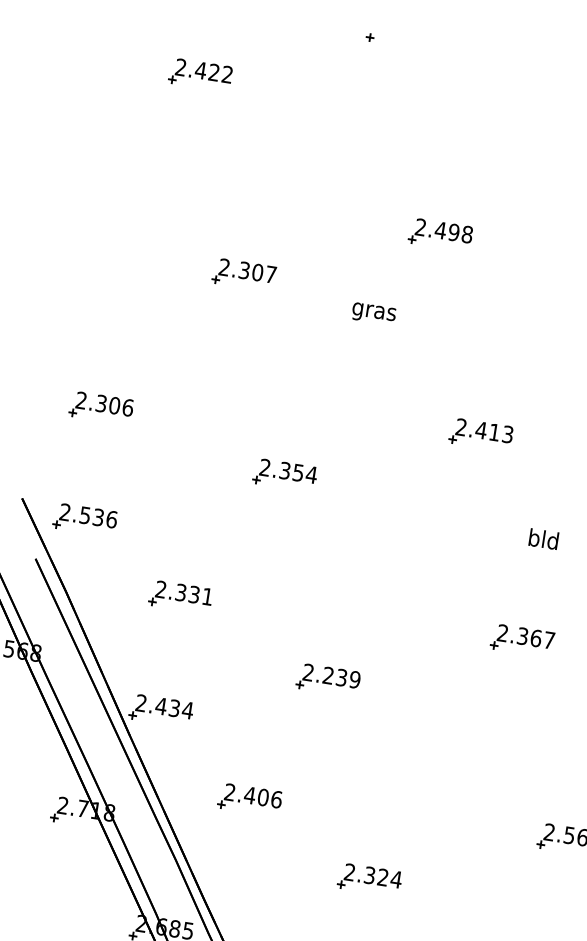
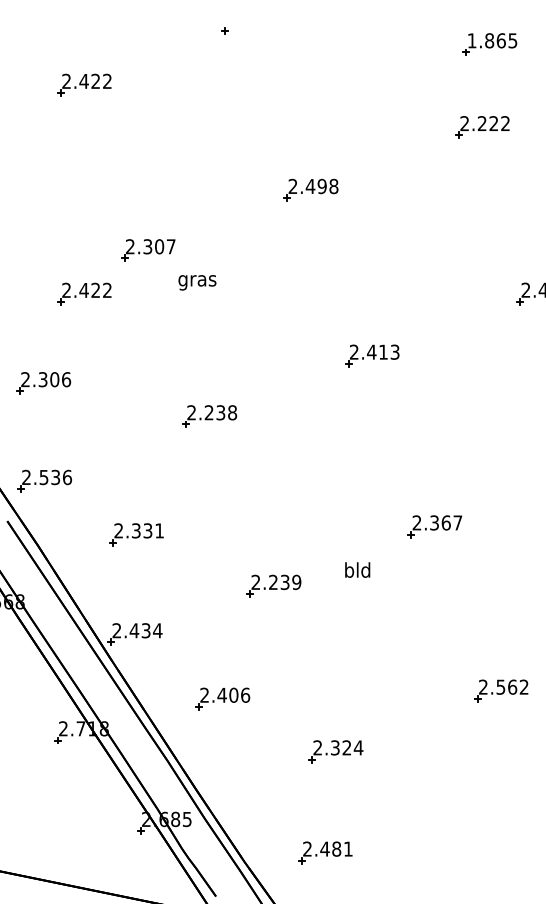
part: (163, 312) -> (84, 293), added
text: (374, 313) -> (197, 282), moved
text: (298, 472) -> (220, 412), 2.354 -> 2.238
text: (543, 538) -> (357, 569), moved

